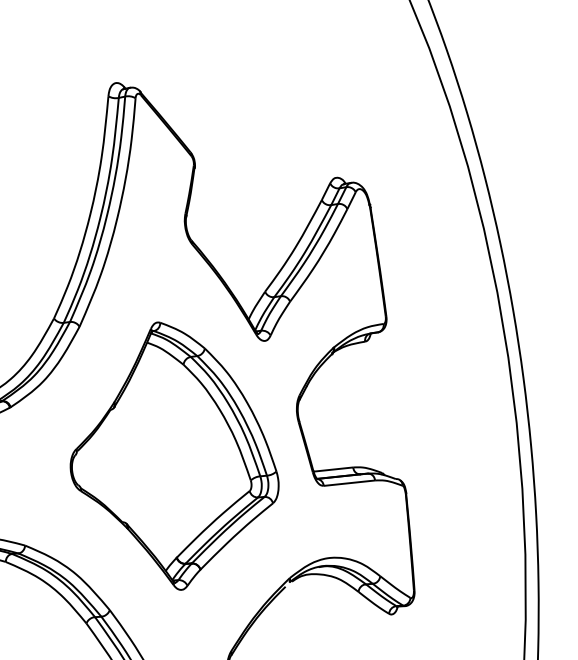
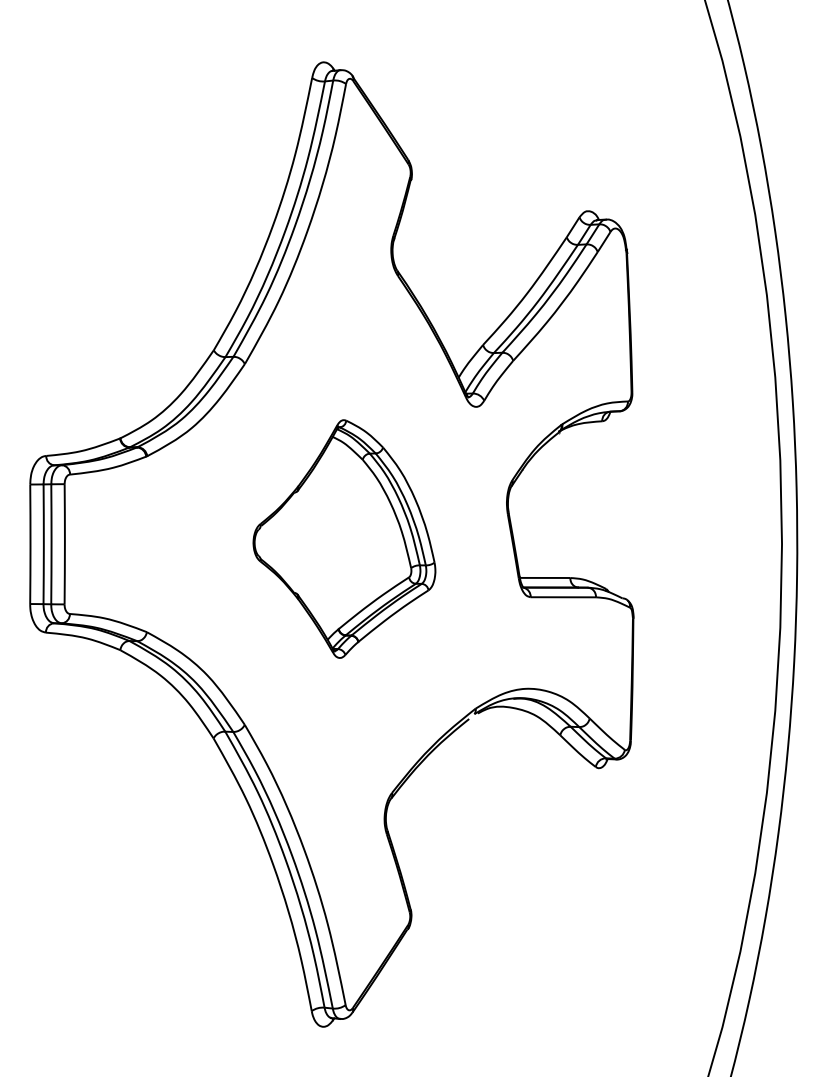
part: (172, 455) -> (344, 538), size x0.7

